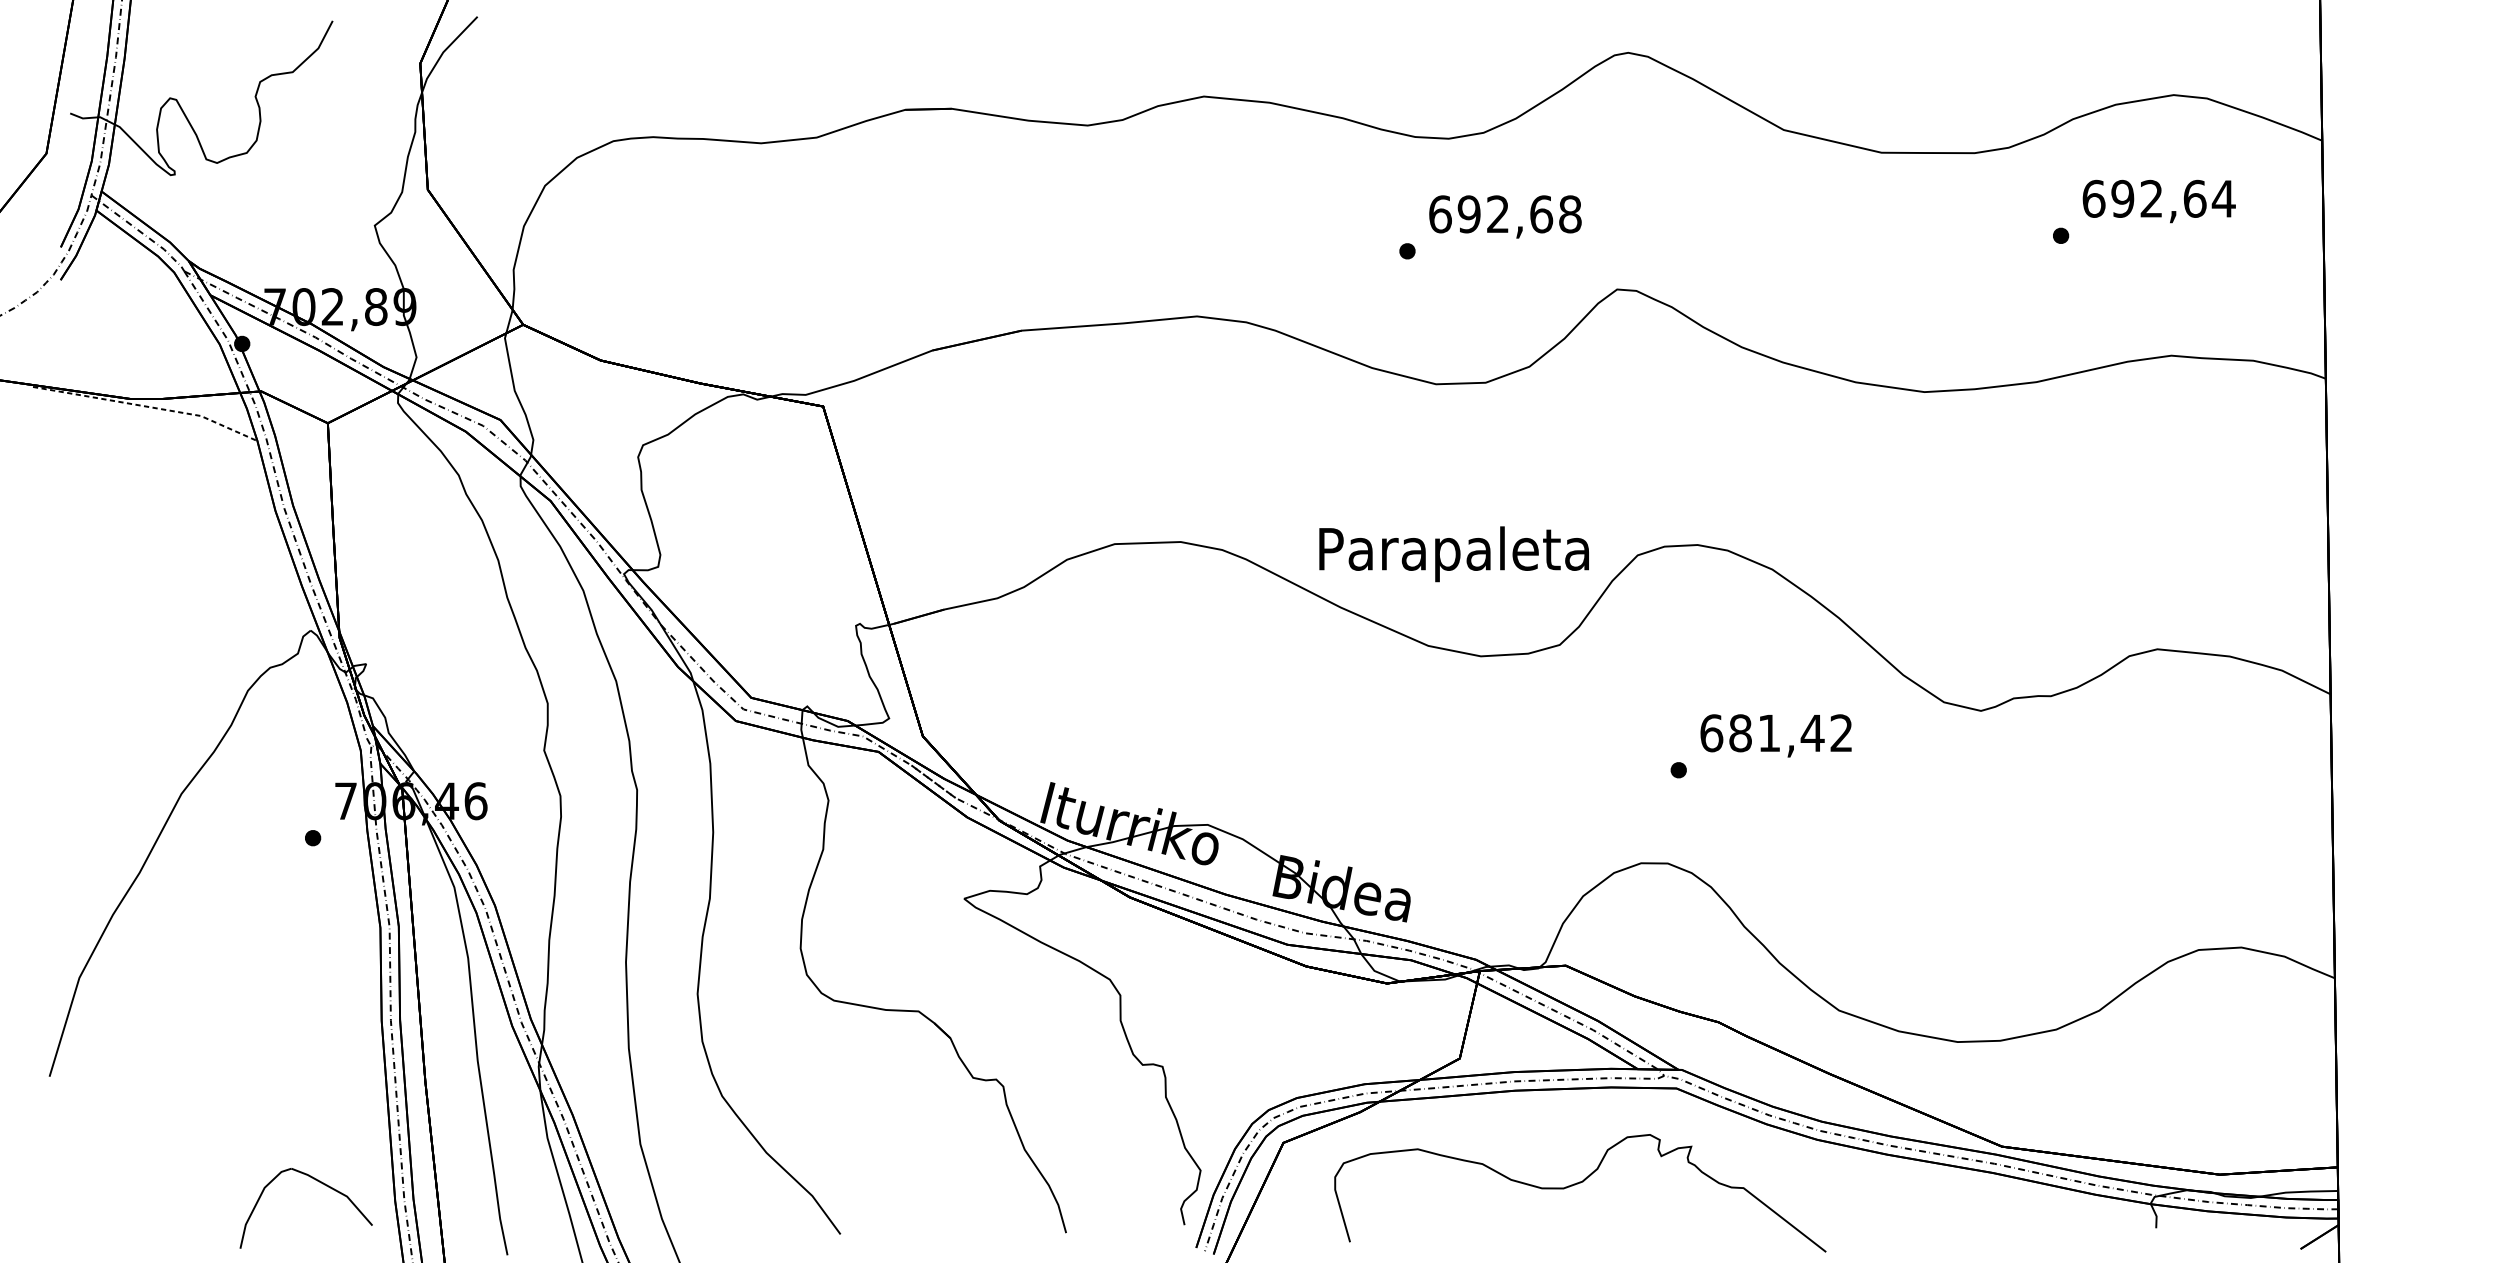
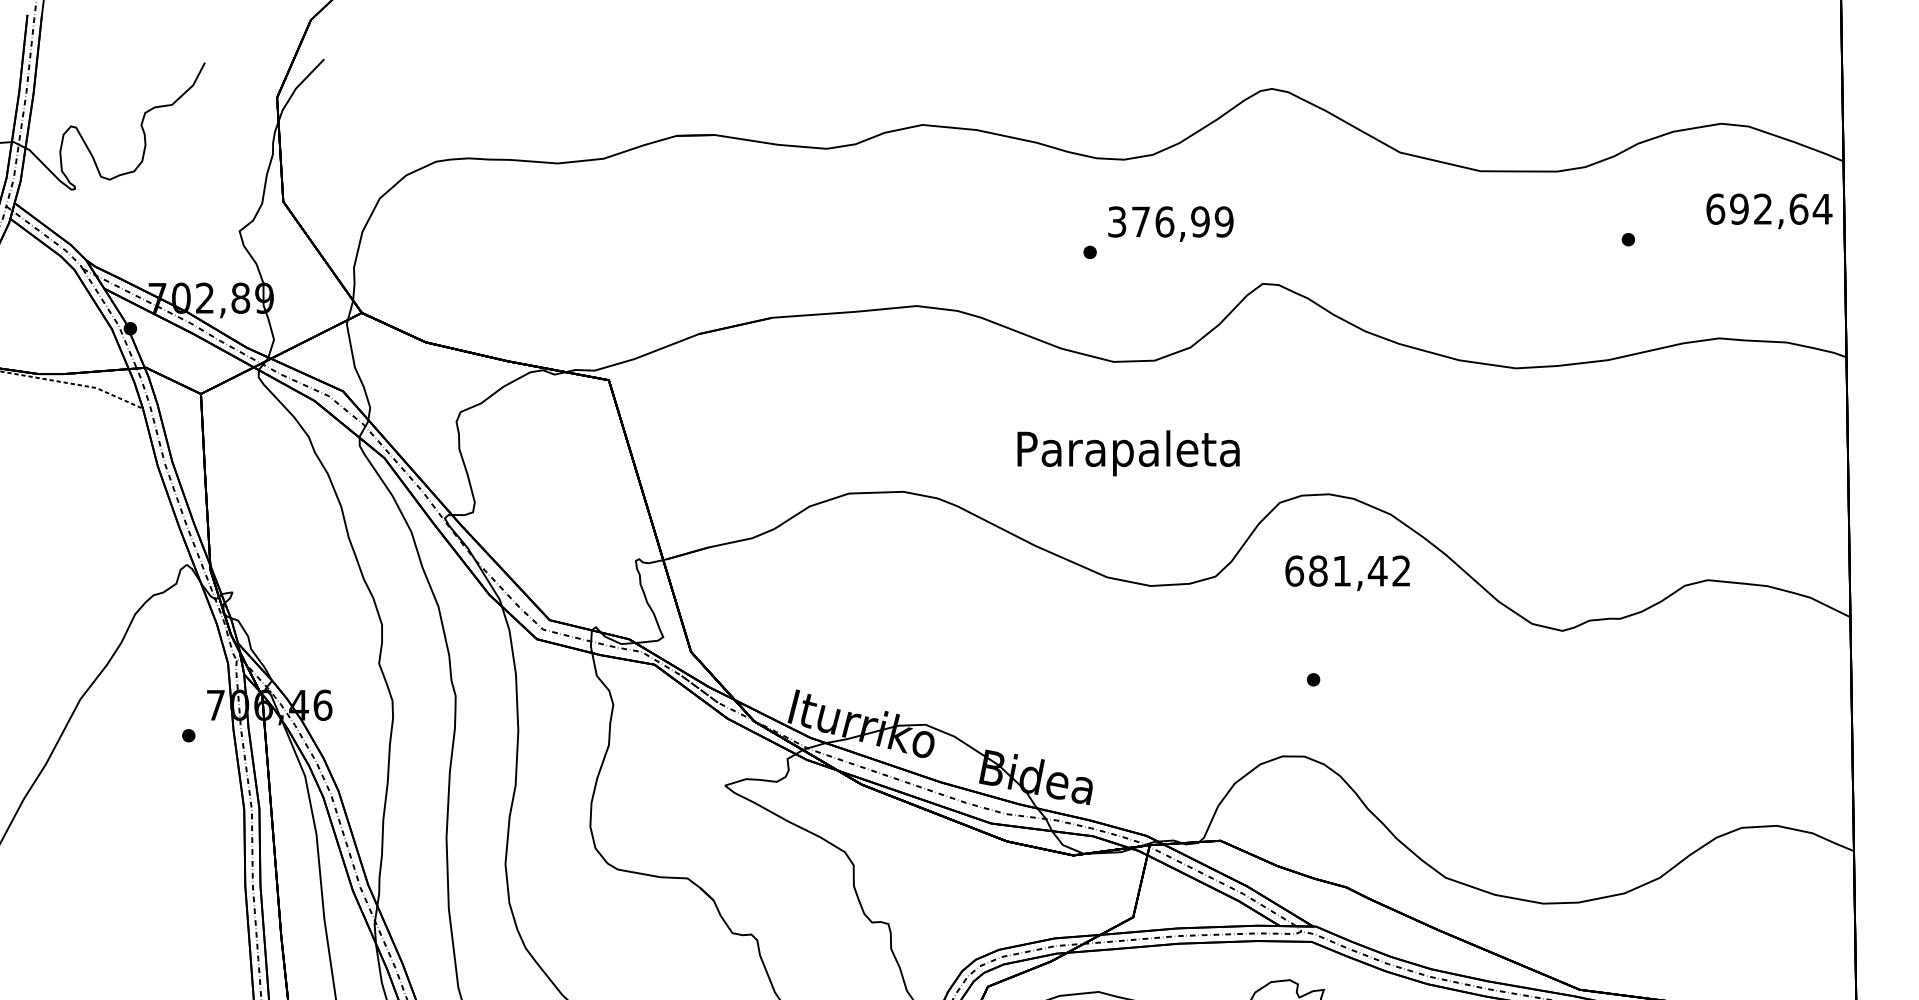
text: (2158, 201) -> (1768, 211), moved
text: (1505, 214) -> (1170, 222), 692,68 -> 376,99
text: (1453, 554) -> (1128, 453), moved
text: (1775, 735) -> (1347, 572), moved

